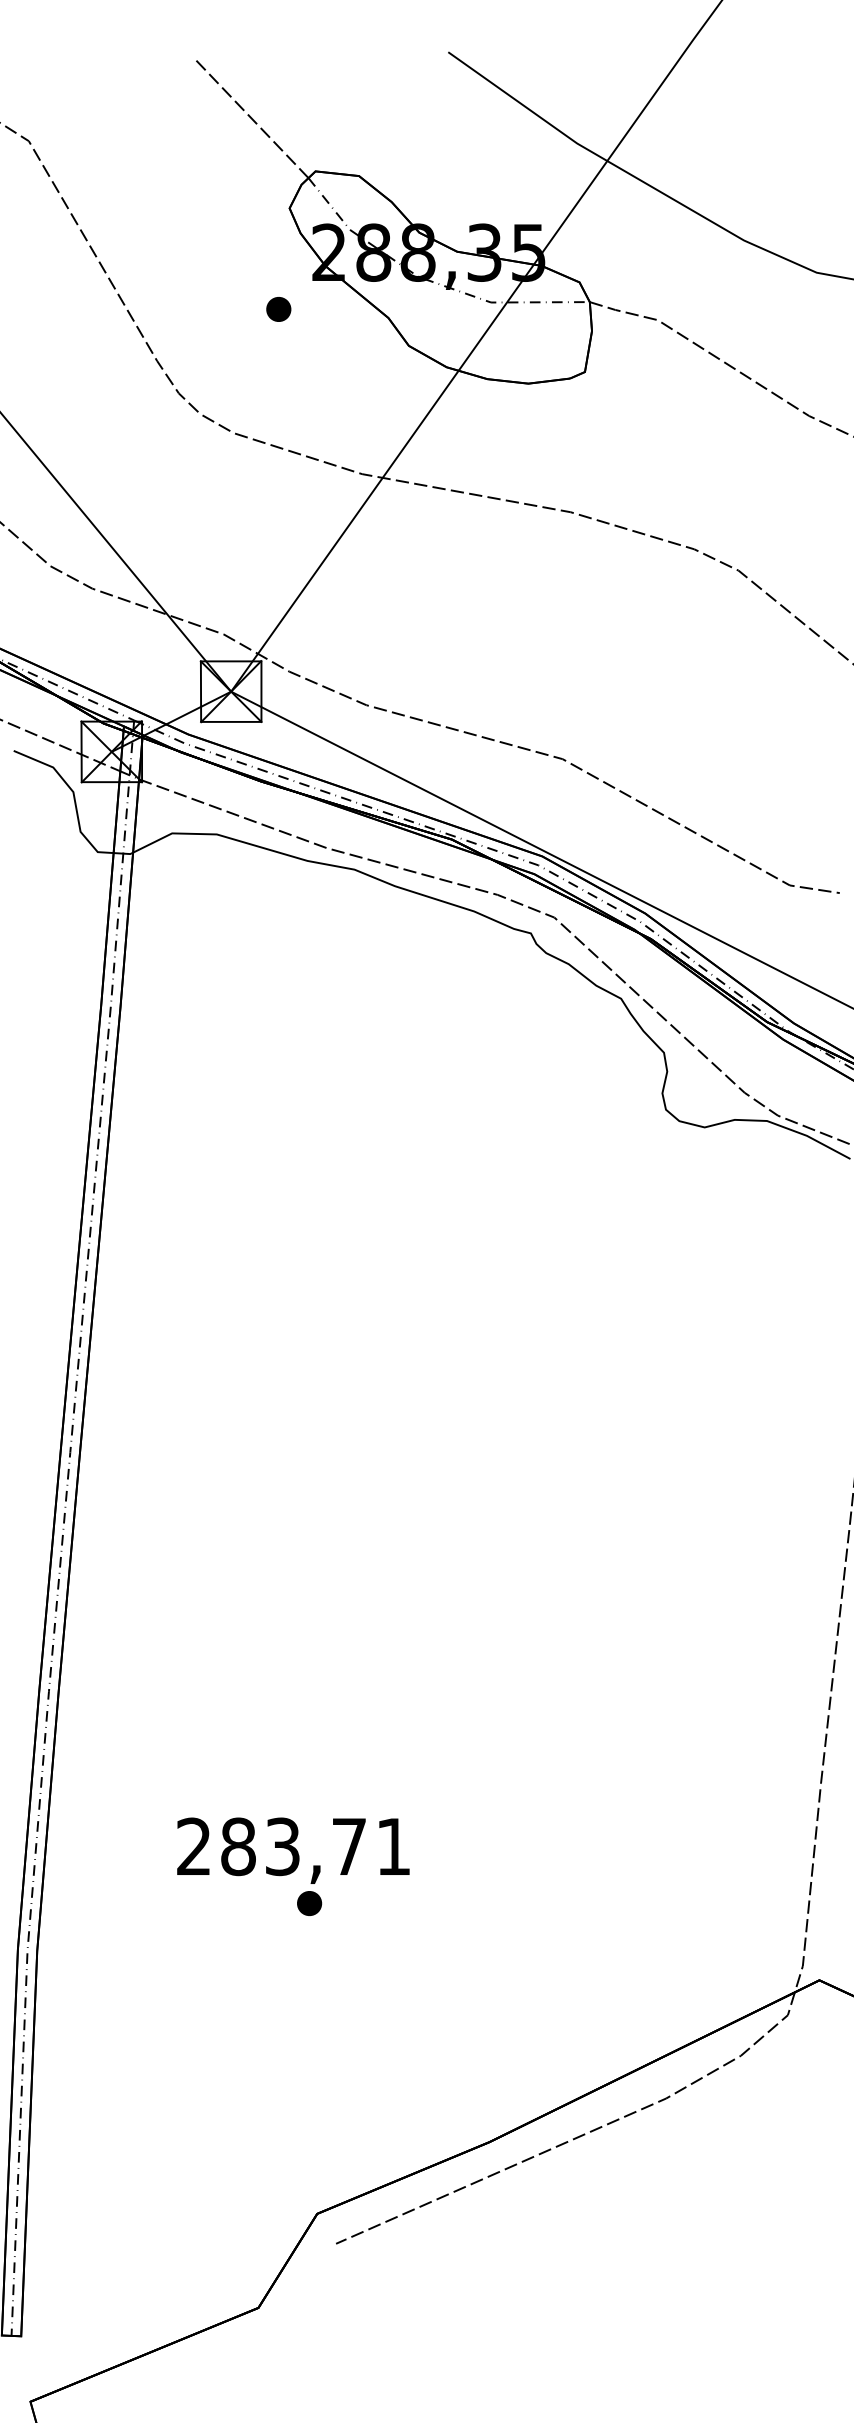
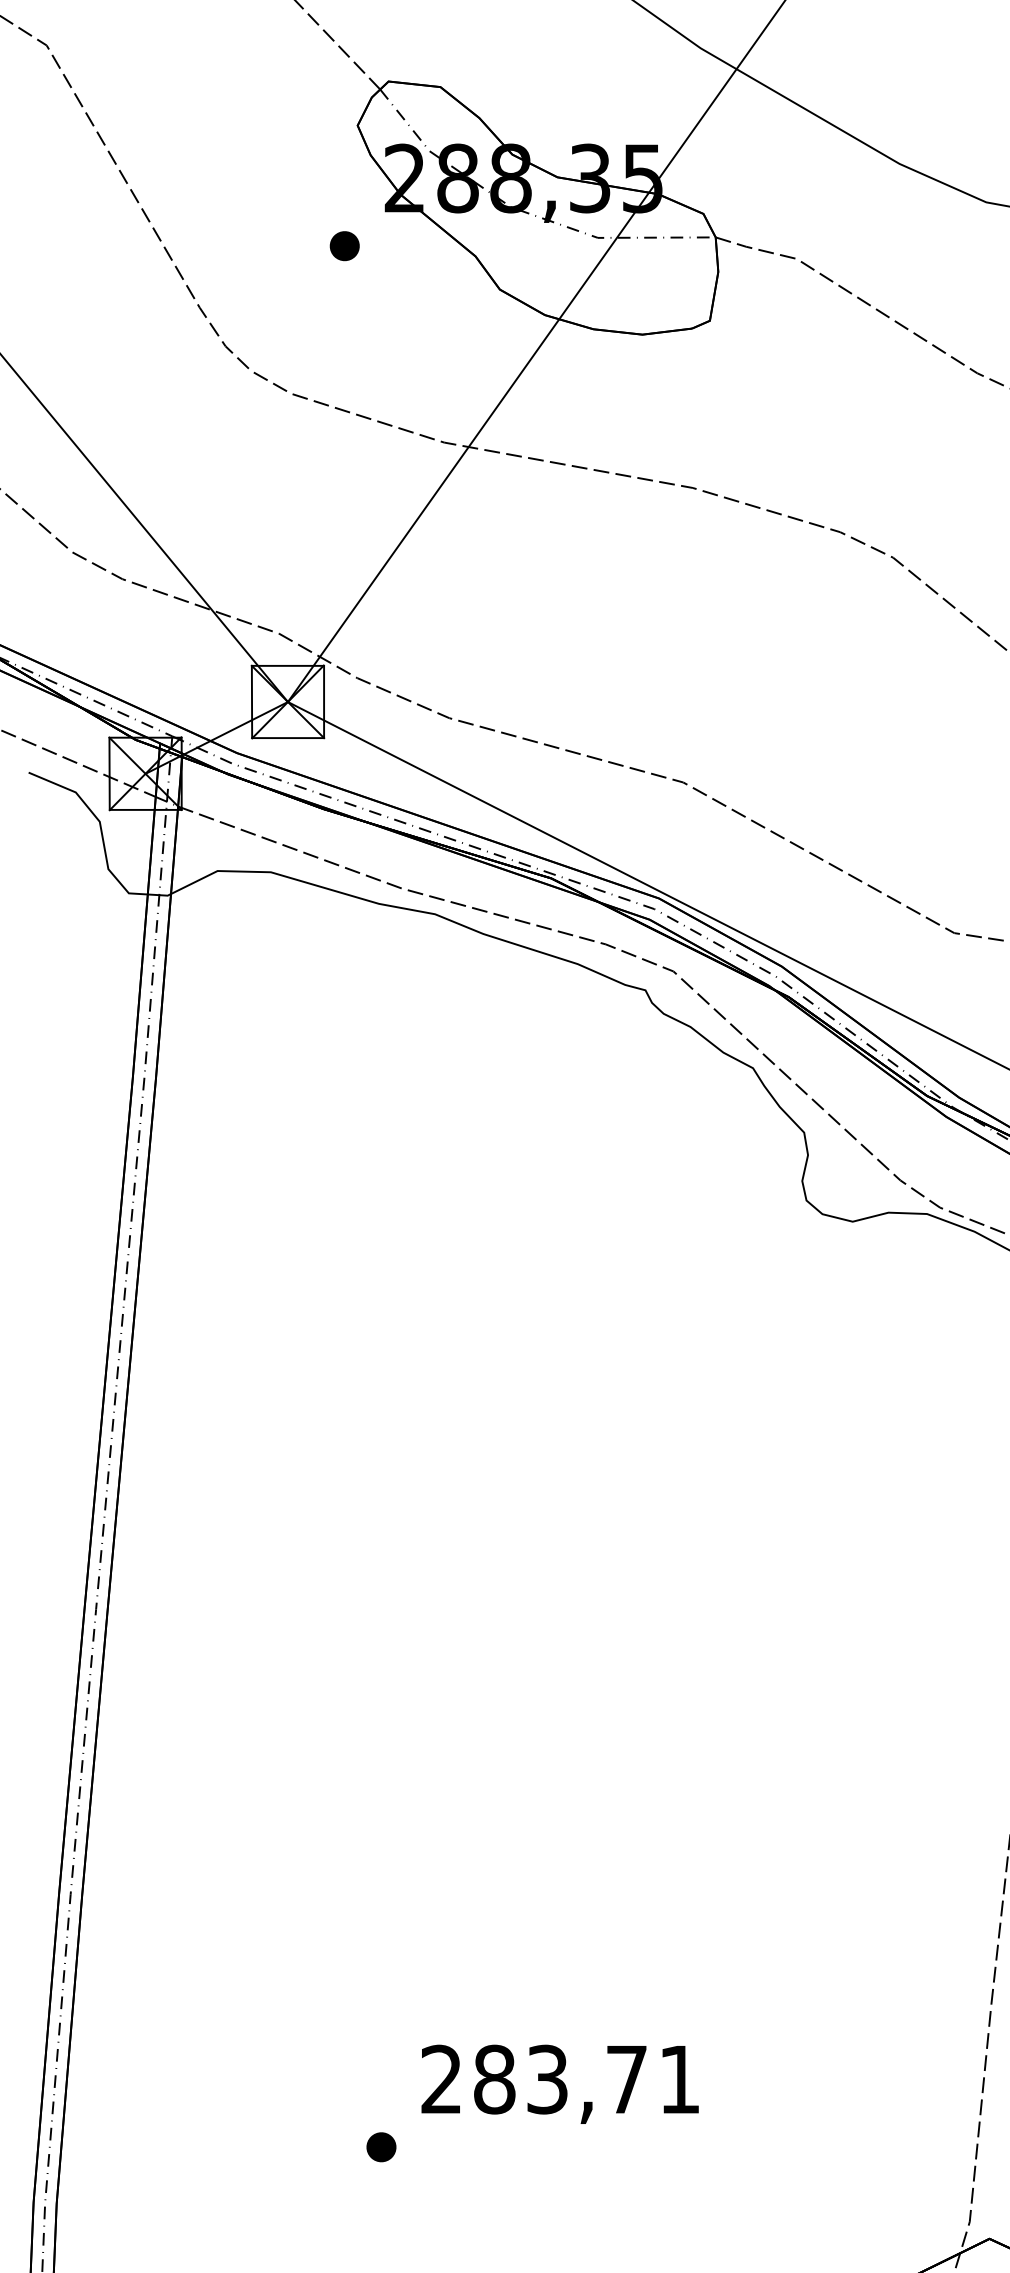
text: (293, 1850) -> (560, 2084), moved

